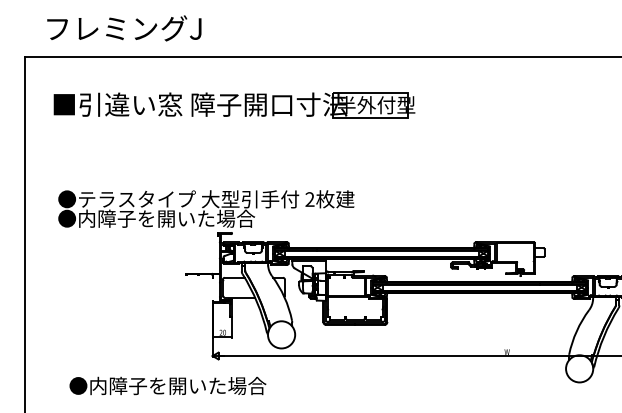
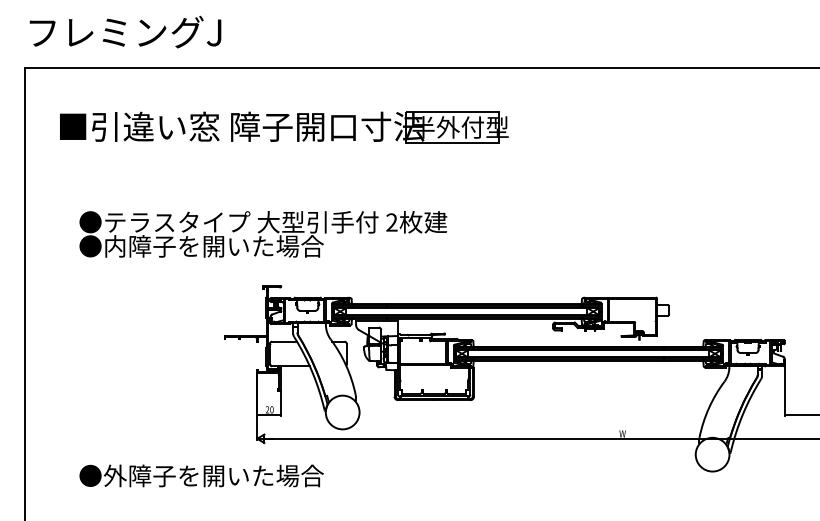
text: (124, 27) -> (125, 31), moved
text: (206, 209) -> (263, 234), moved
text: (97, 385) -> (114, 475), ●内障子を開いた場合 -> ●外障子を開いた場合

